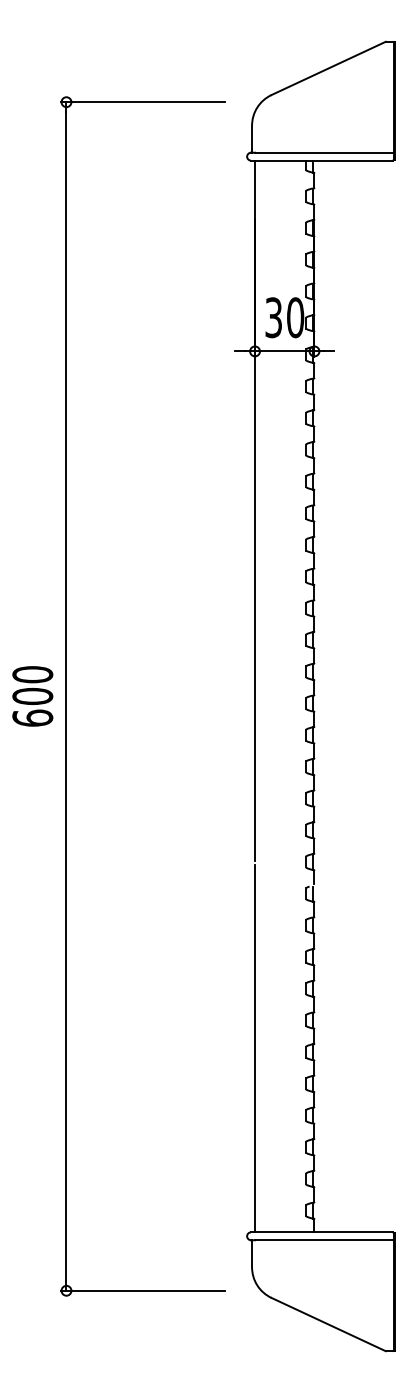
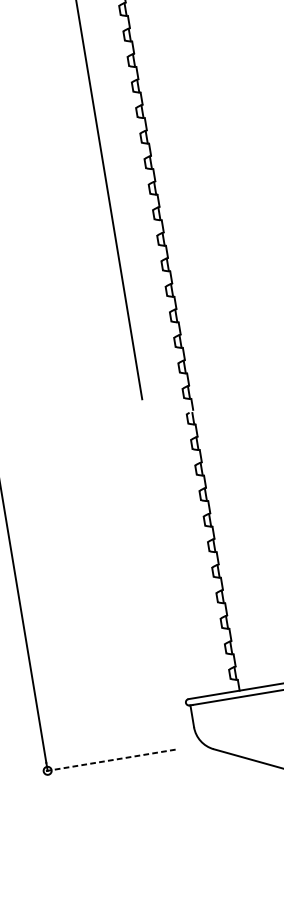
line: (255, 1048) -> (167, 550), removed
line: (142, 1290) -> (108, 760), solid -> dashed

